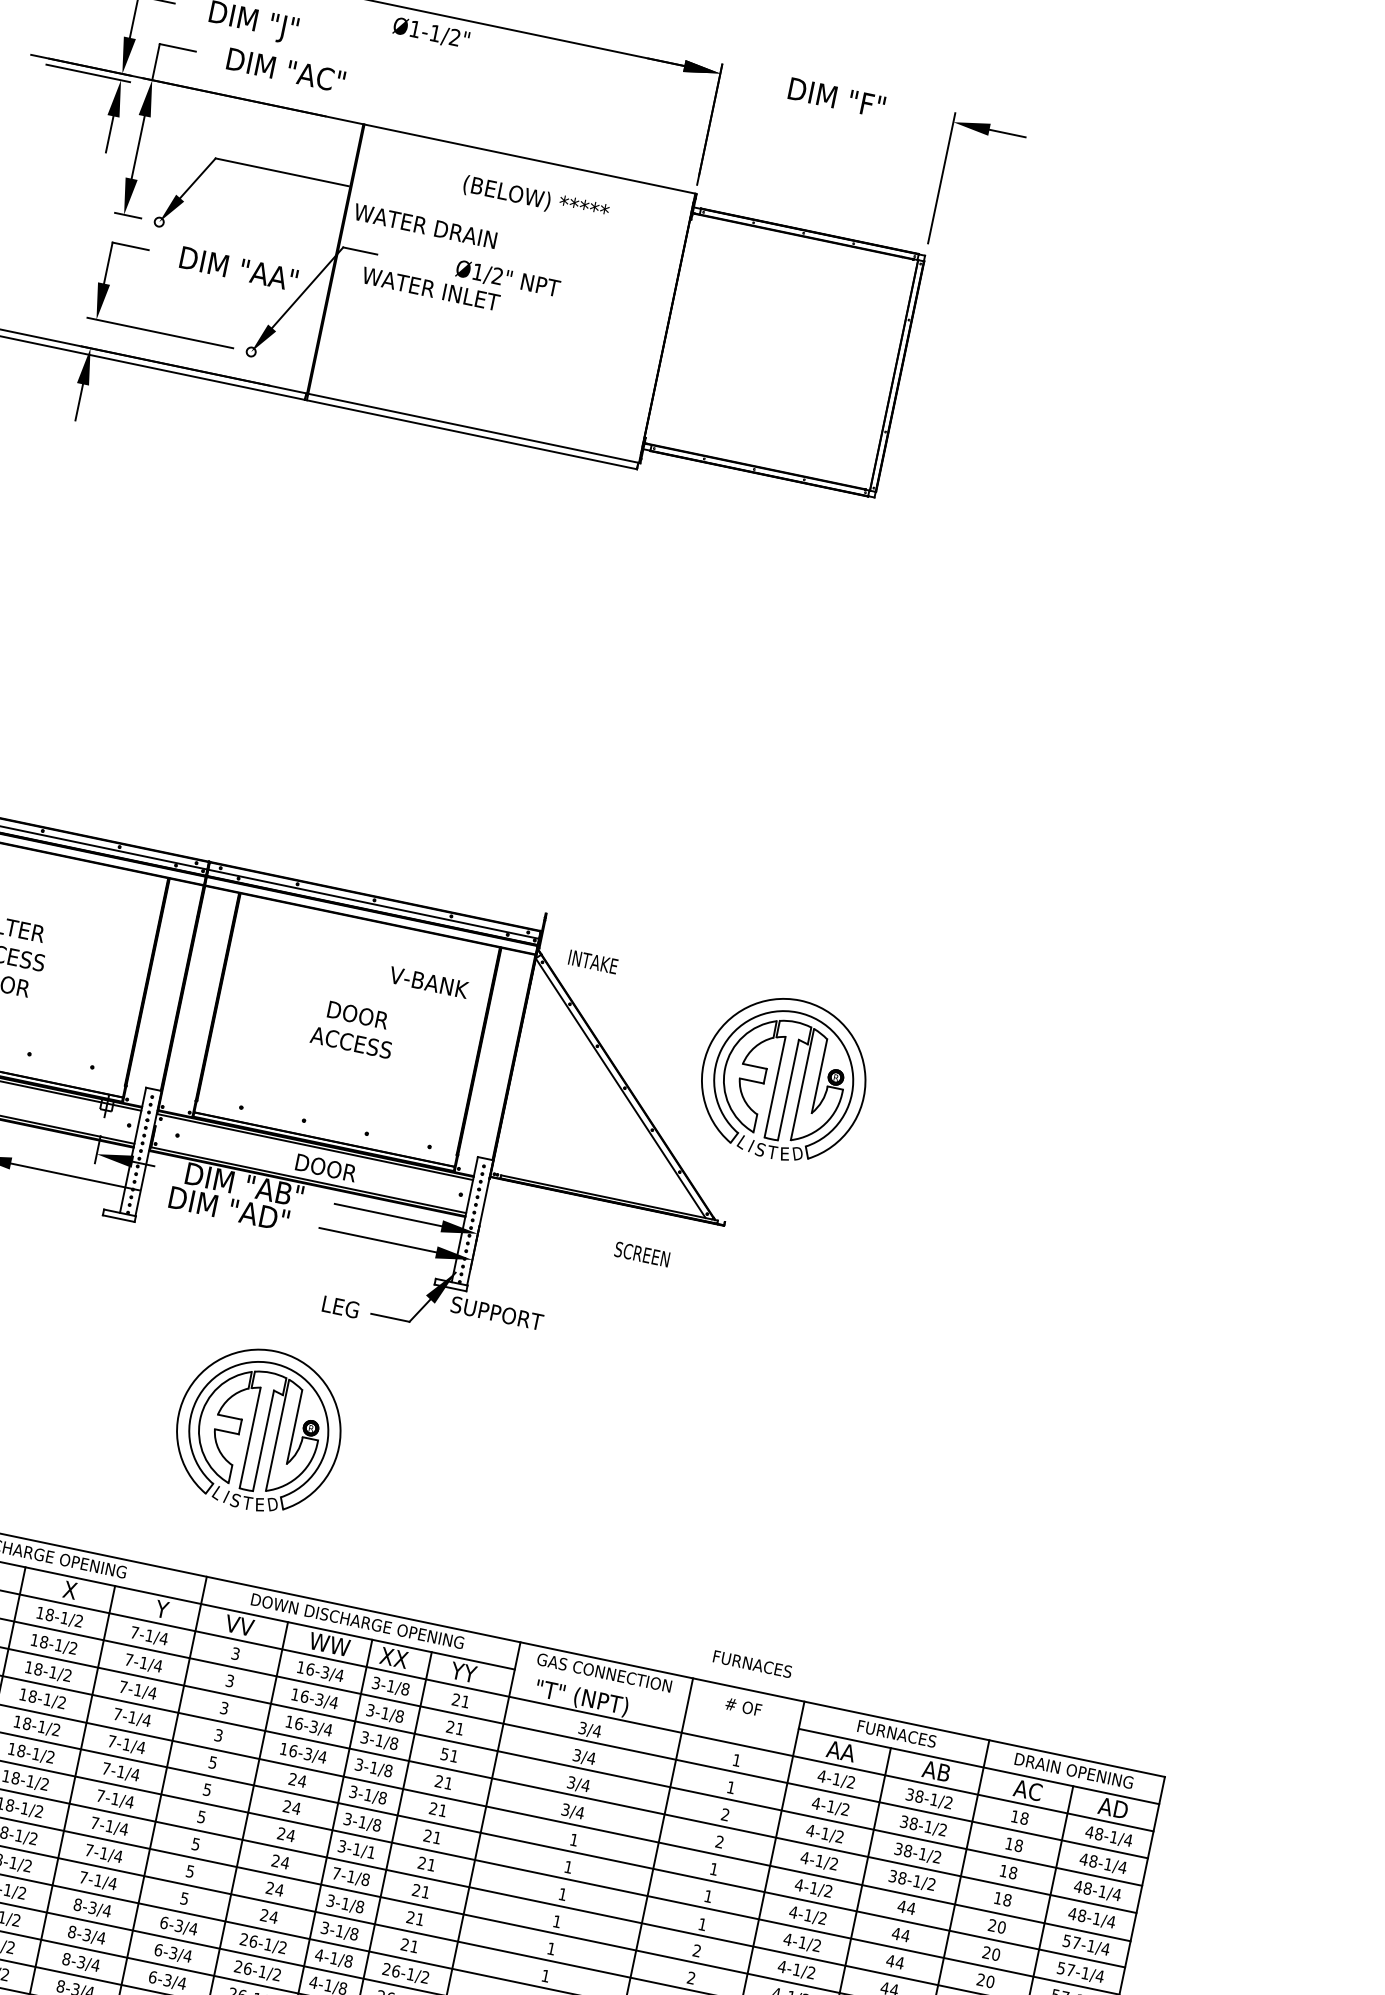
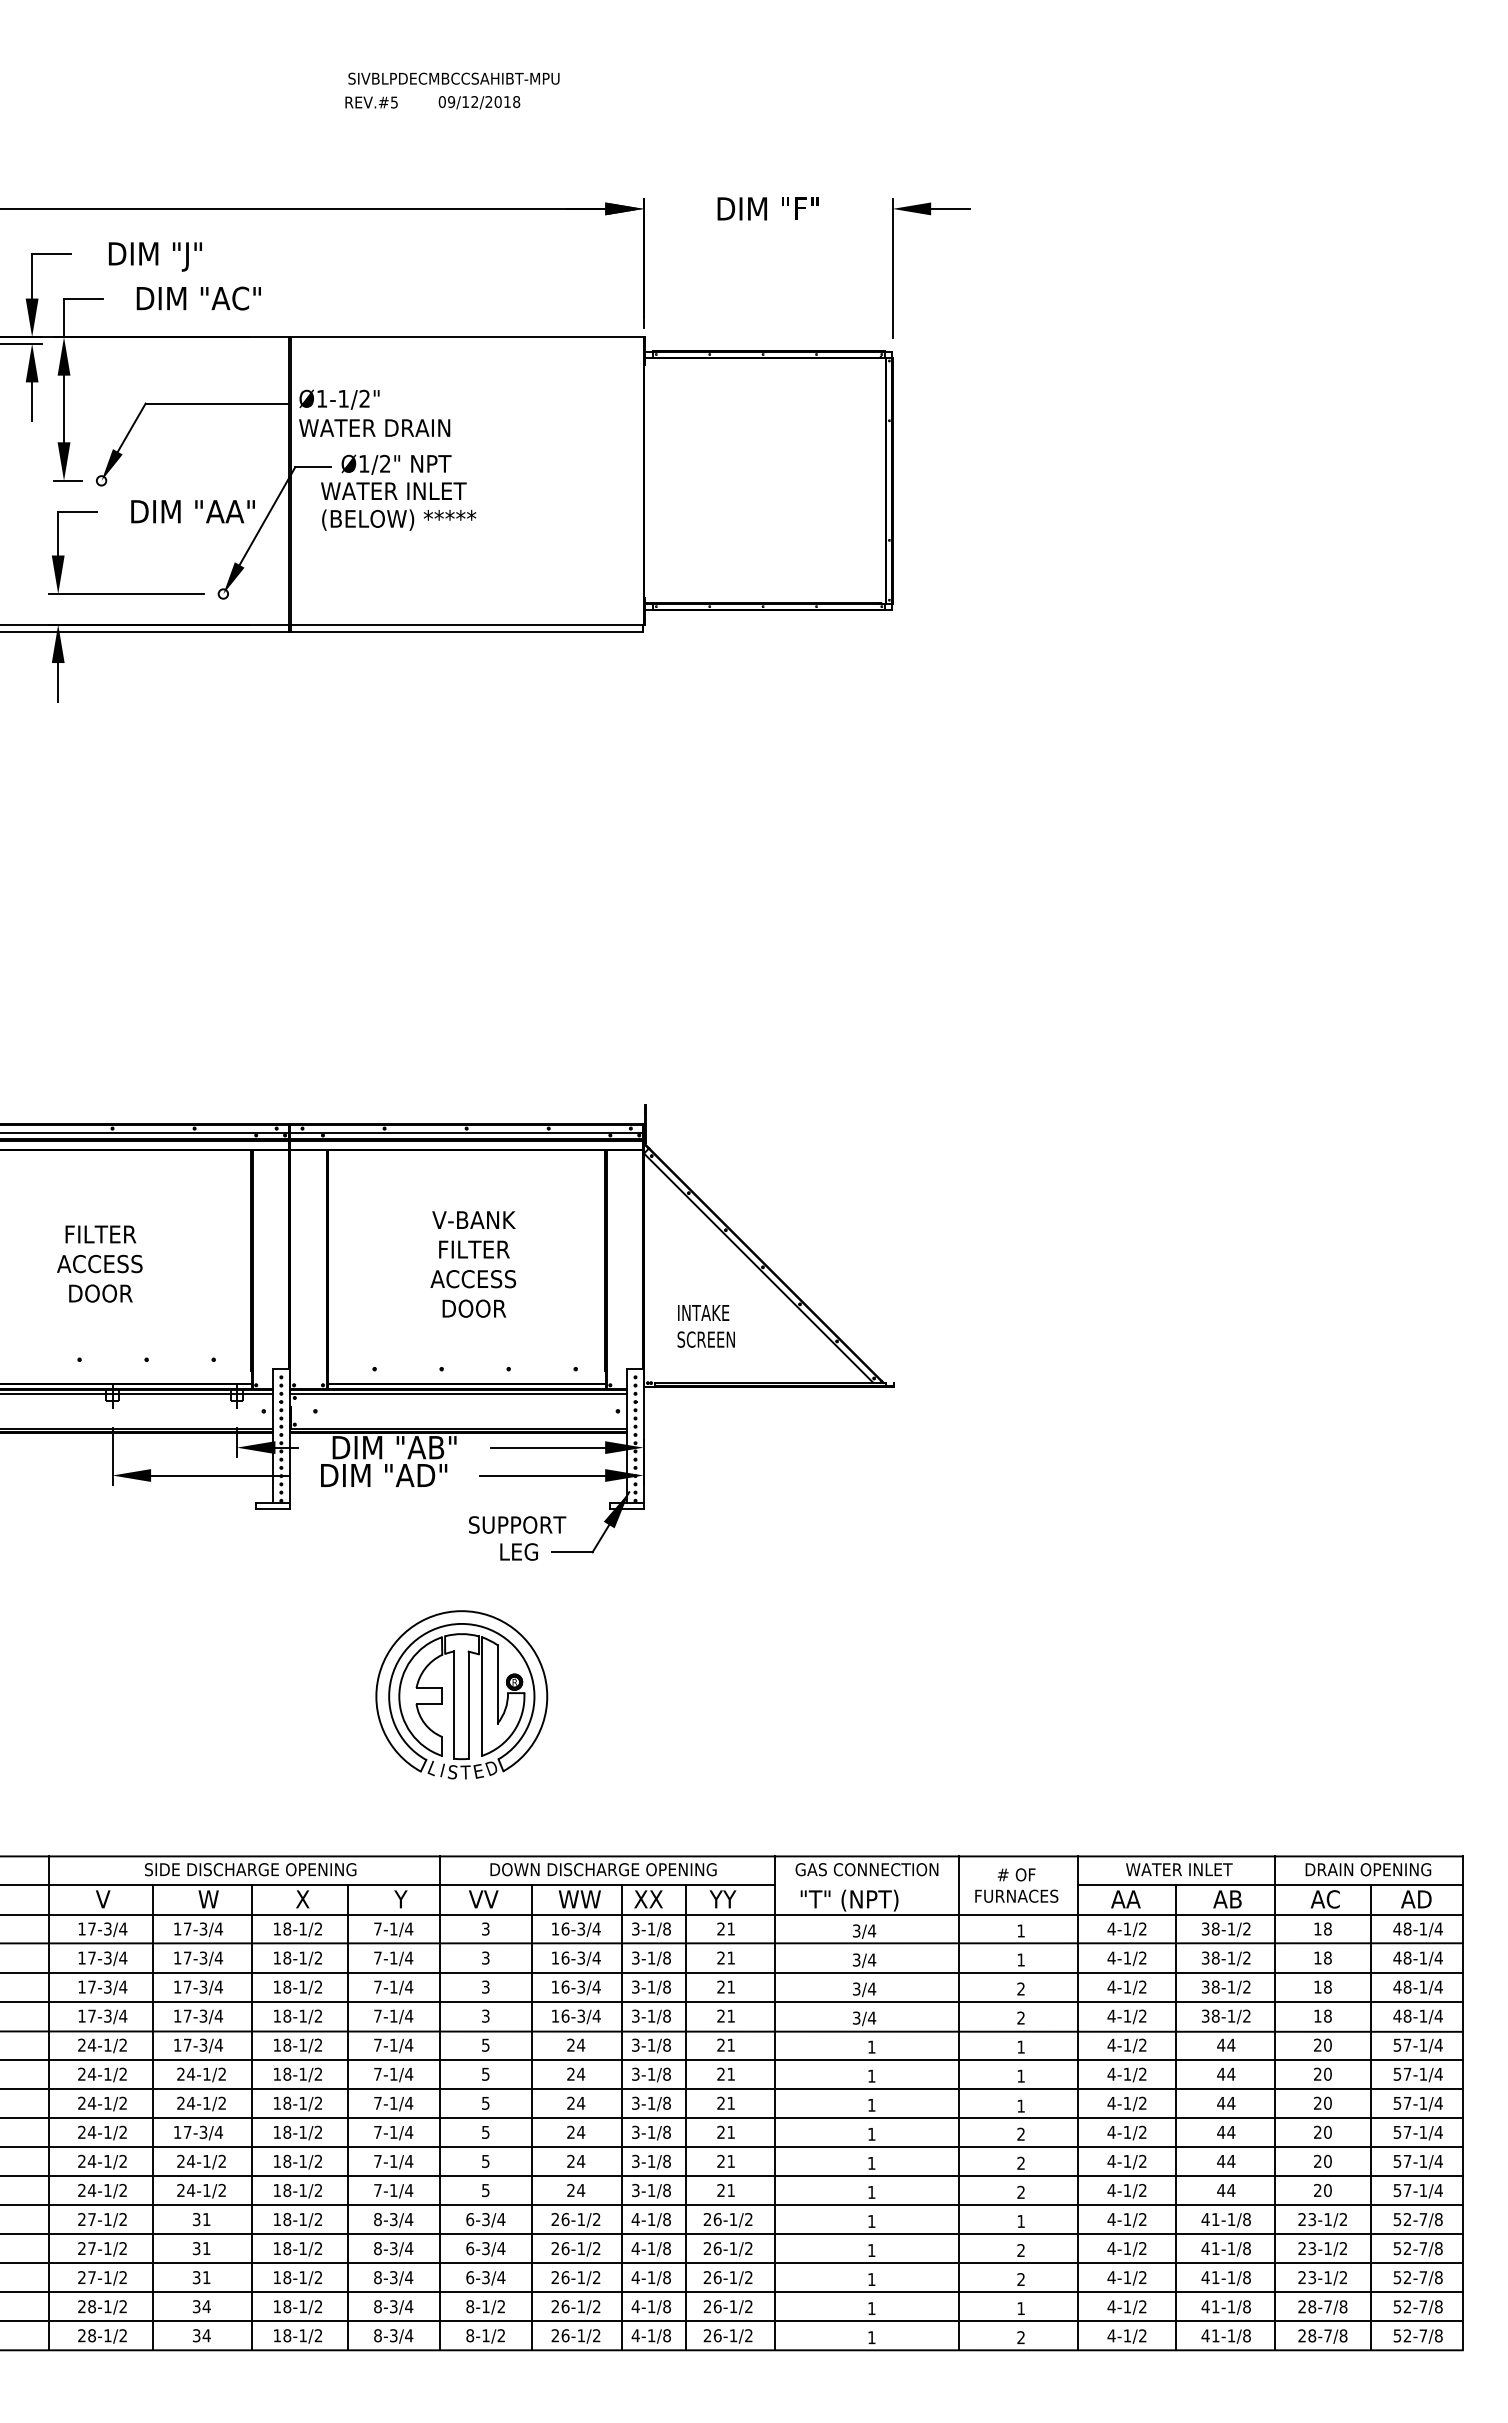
text: (431, 33) -> (339, 399), moved
text: (536, 198) -> (399, 519), moved
text: (508, 279) -> (396, 464), moved
text: (593, 961) -> (703, 1312), moved
text: (428, 981) -> (473, 1219), moved
text: (358, 1015) -> (474, 1249), DOOR -> FILTER
part: (783, 1078) -> (923, 1223), removed
text: (326, 1167) -> (474, 1308), moved
text: (641, 1254) -> (705, 1339), moved
text: (497, 1313) -> (517, 1524), moved
text: (752, 1663) -> (1016, 1895), moved
text: (897, 1733) -> (1179, 1869), FURNACES -> WATER INLET
text: (444, 1753) -> (720, 1986), 51 -> 21
text: (371, 1851) -> (666, 2102), 3-1/1 -> 3-1/8
text: (336, 1872) -> (635, 2131), 7-1/8 -> 3-1/8

